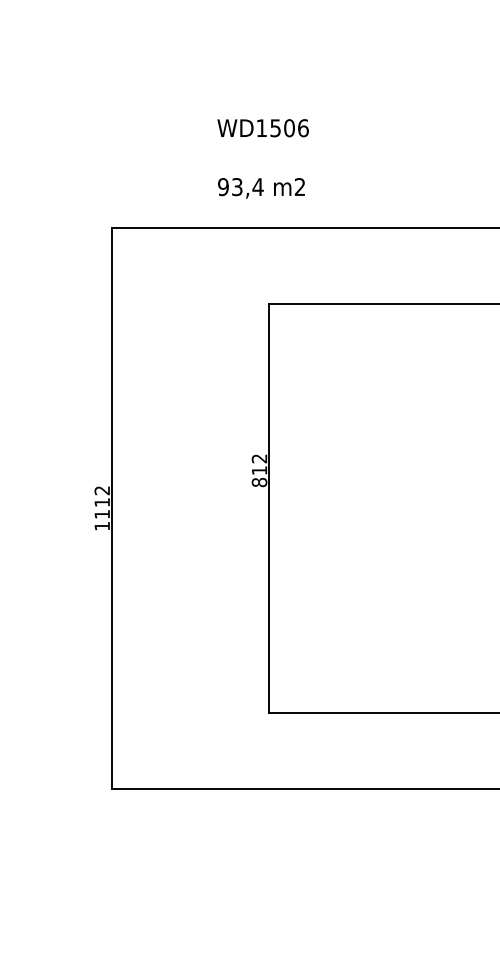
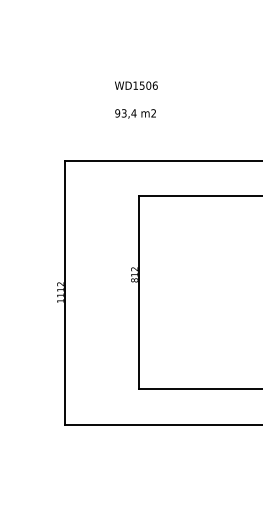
text: (263, 157) -> (136, 99), moved

